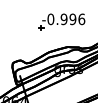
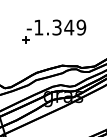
text: (66, 19) -> (60, 27), -0.996 -> -1.349

